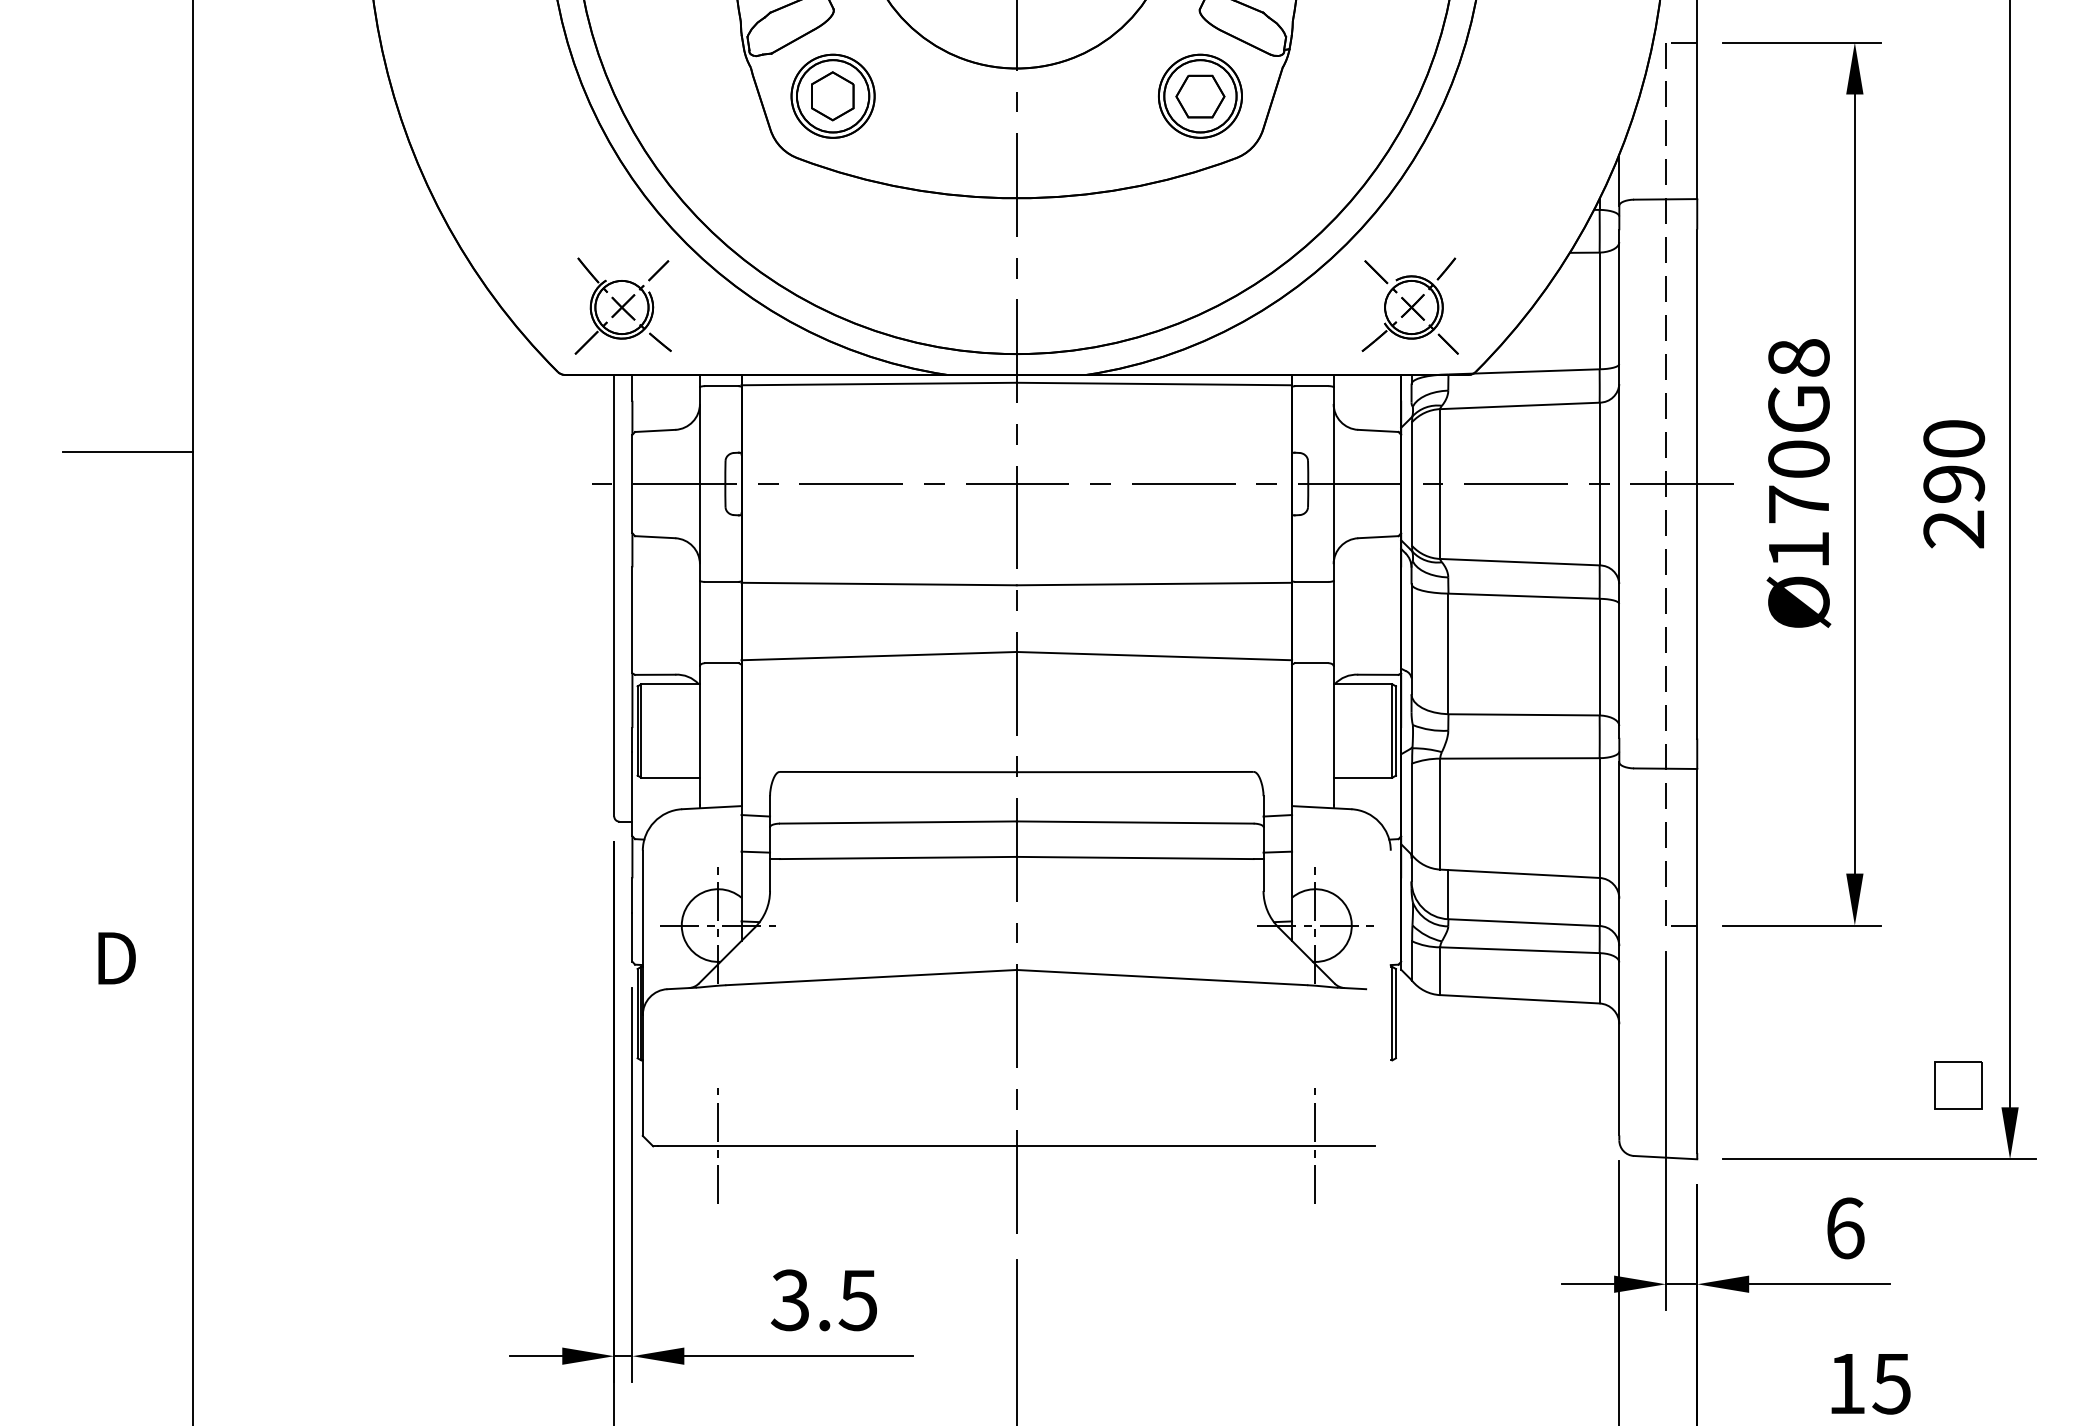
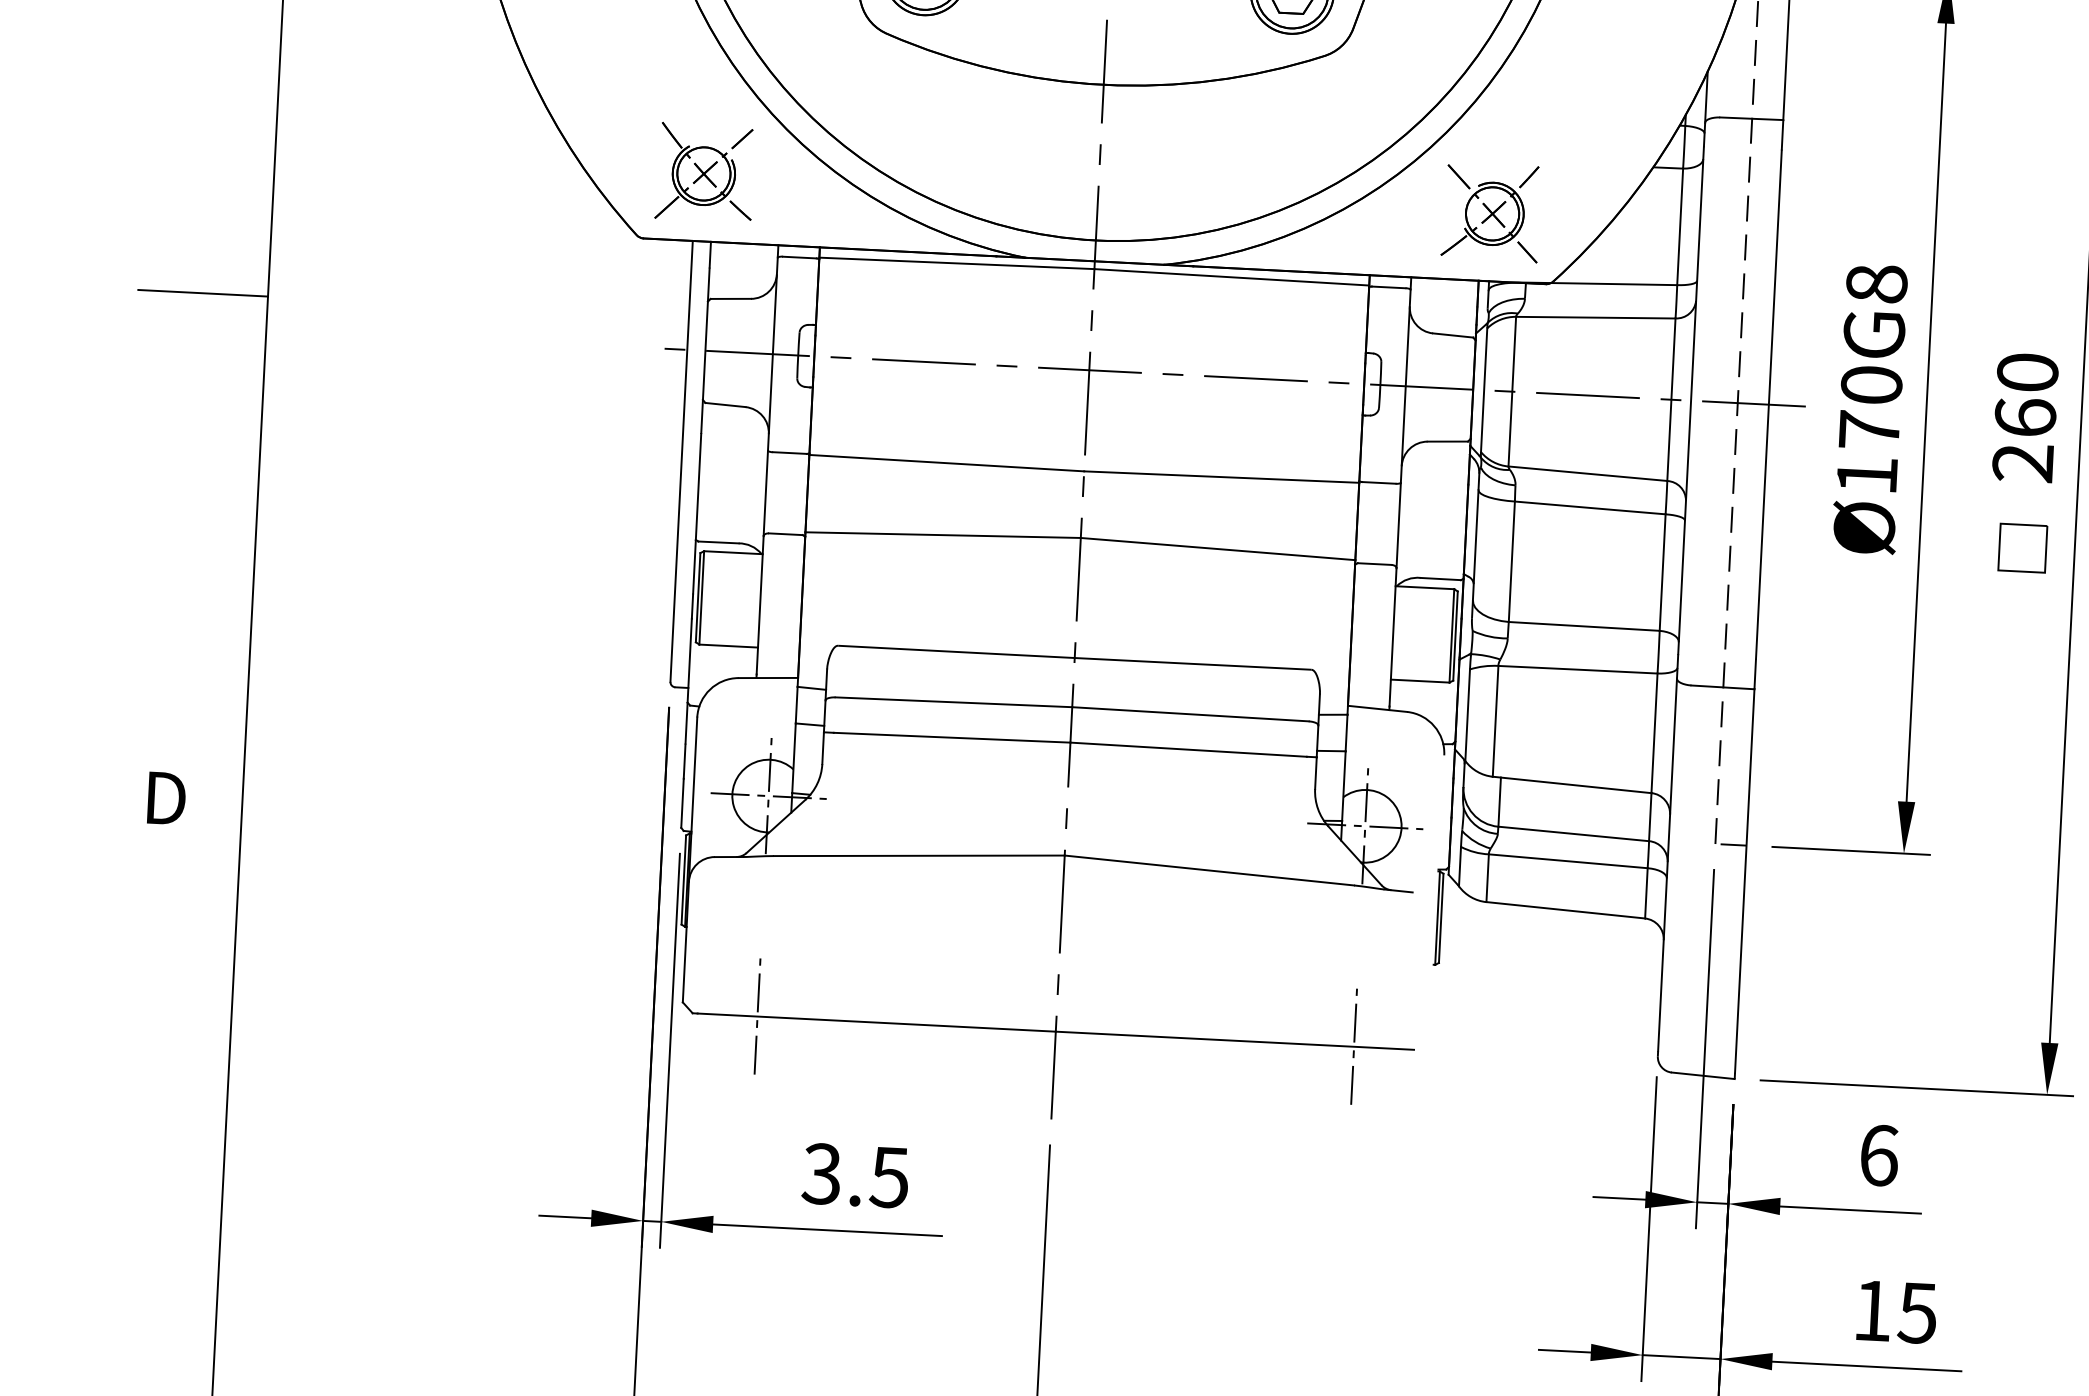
text: (1954, 483) -> (2025, 417), 290 -> 260
part: (1958, 1085) -> (2023, 548), moved

